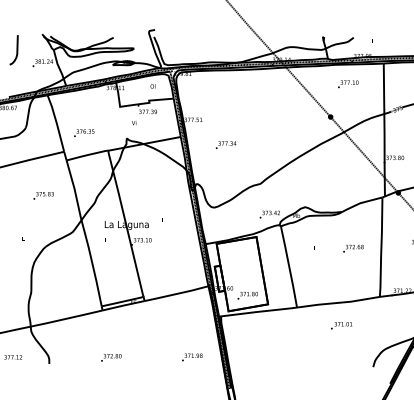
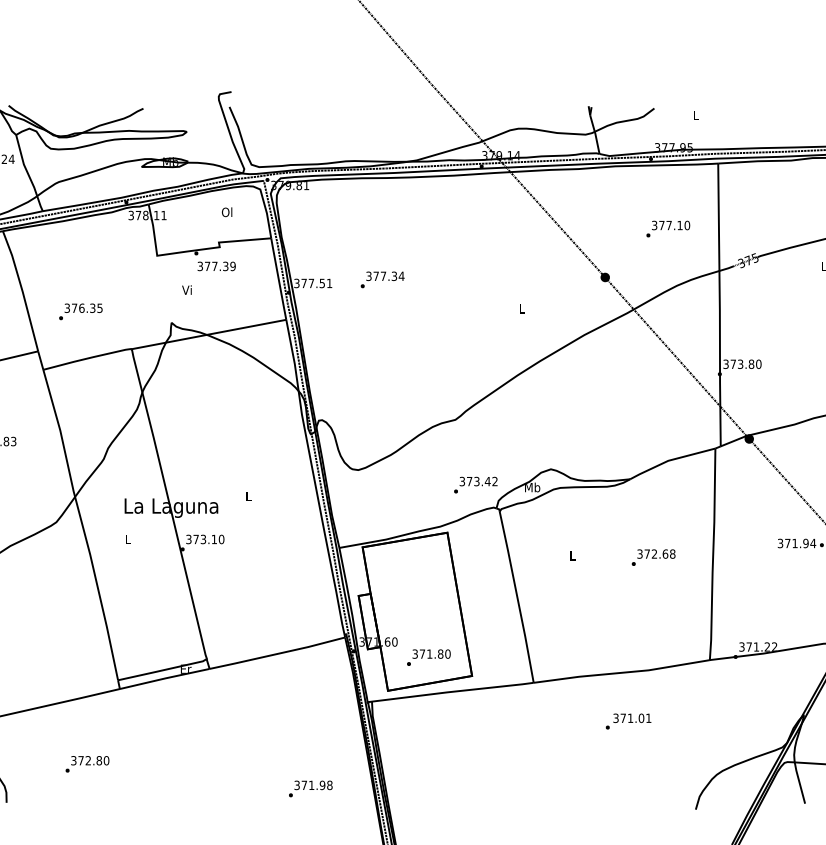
text: (348, 84) -> (668, 229), moved
text: (225, 144) -> (381, 278), moved
text: (111, 357) -> (87, 763), moved

